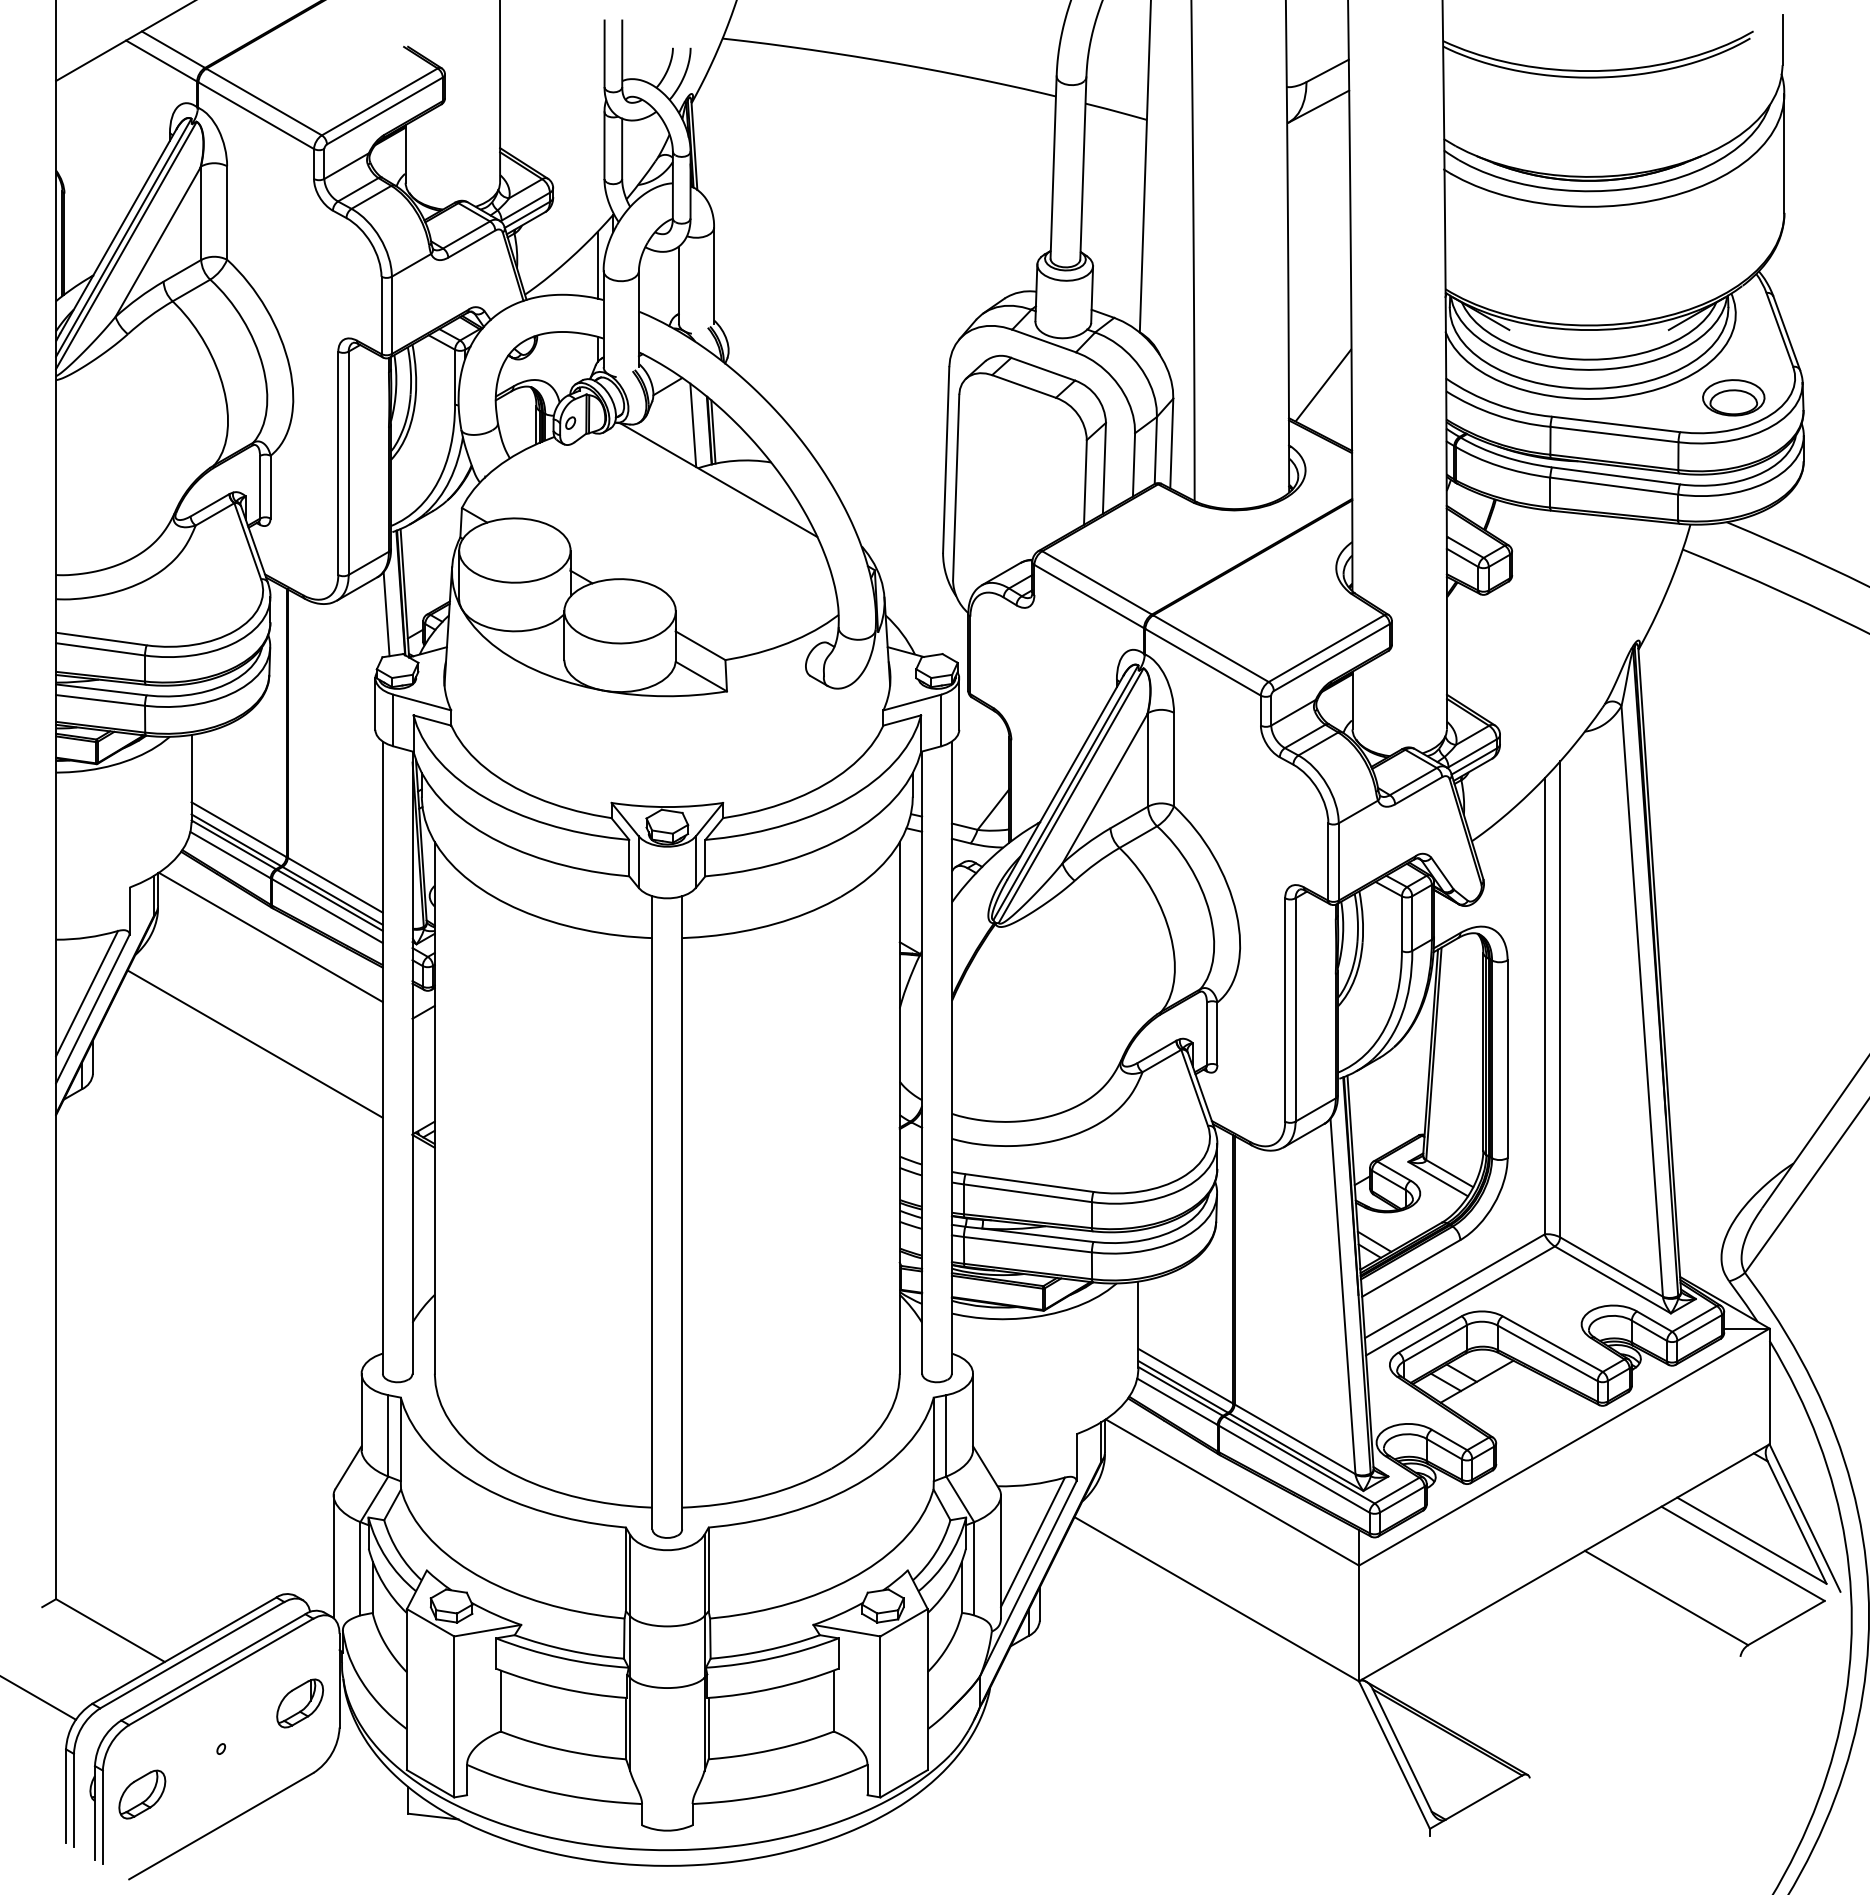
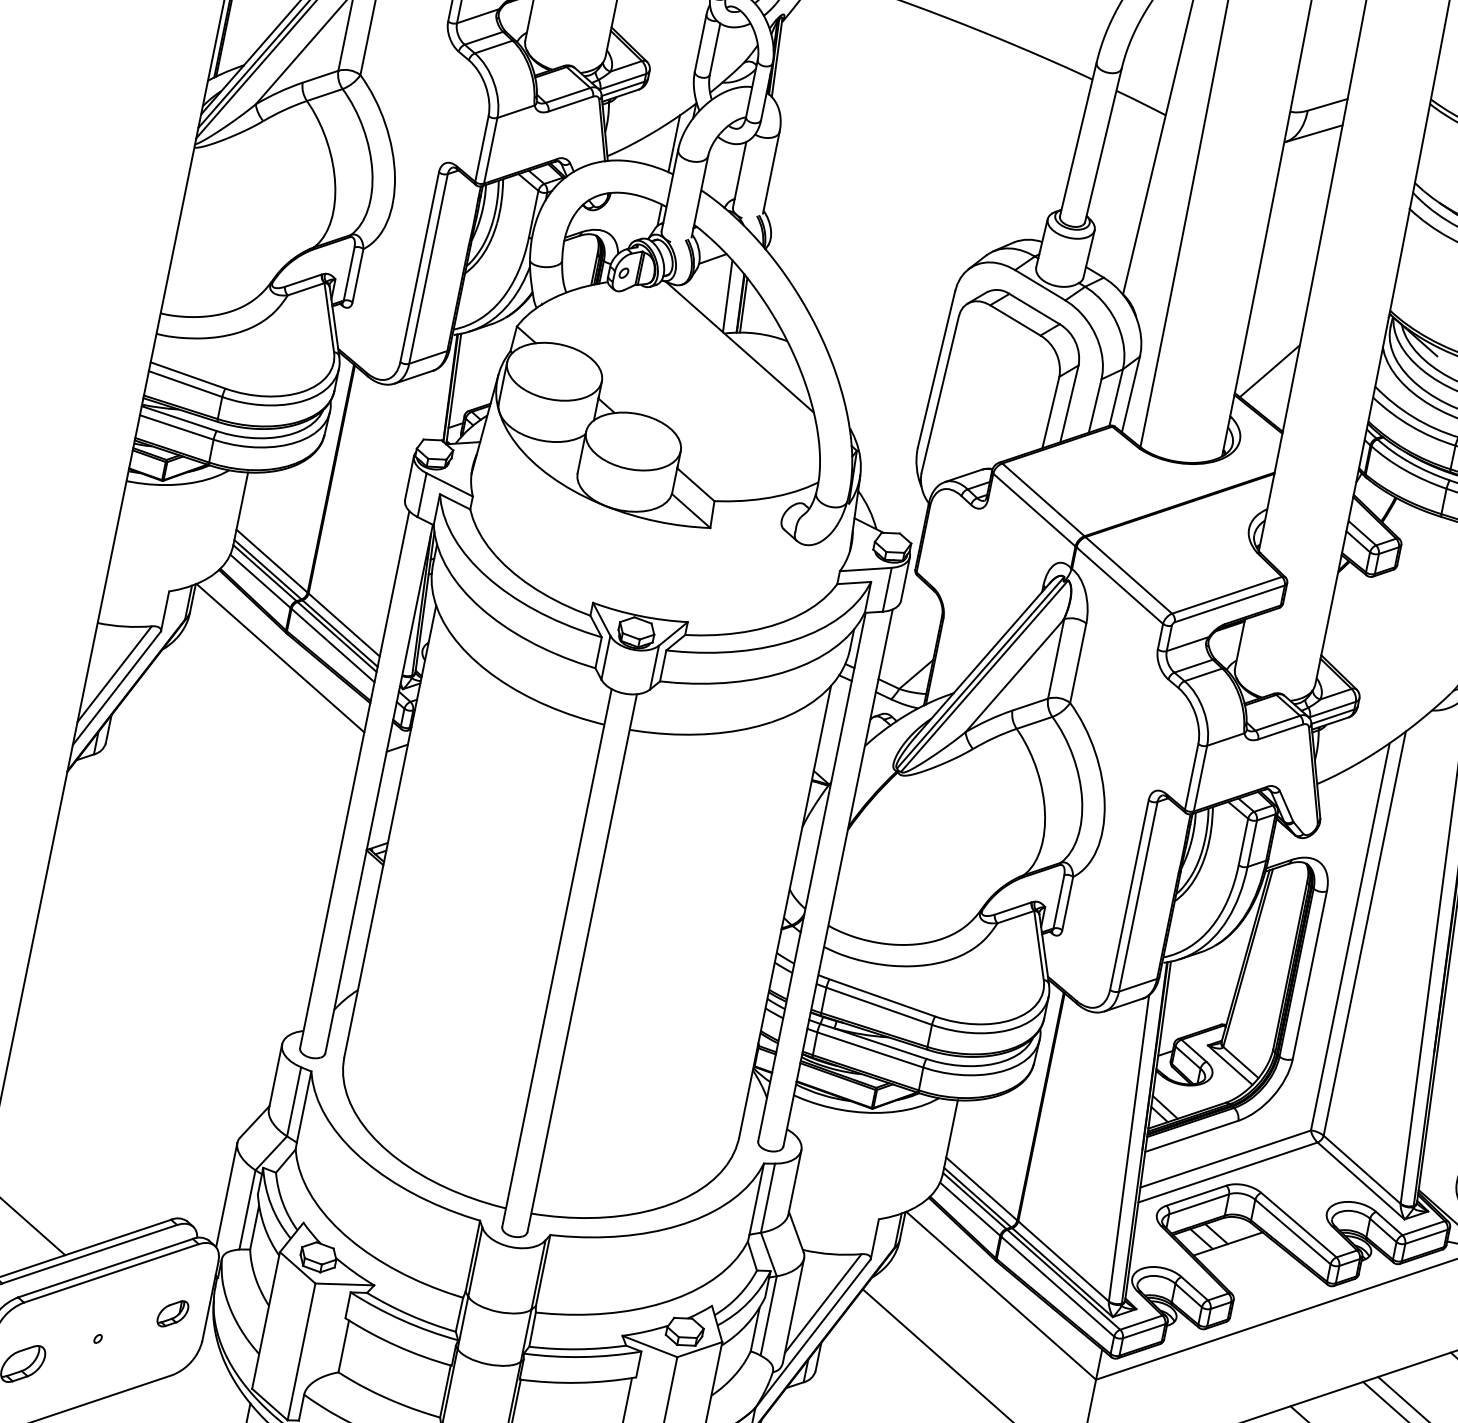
line: (386, 613) -> (434, 403), removed
line: (254, 1043) -> (248, 745), removed
part: (299, 1703) -> (172, 1313), size x0.7

